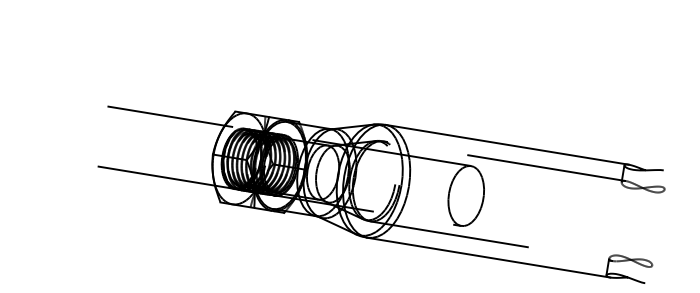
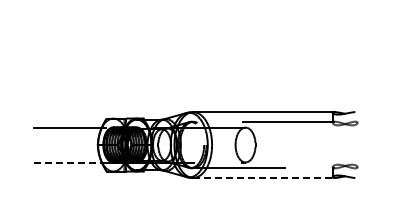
line: (156, 175) -> (67, 162), solid -> dashed
line: (489, 256) -> (264, 177), solid -> dashed

